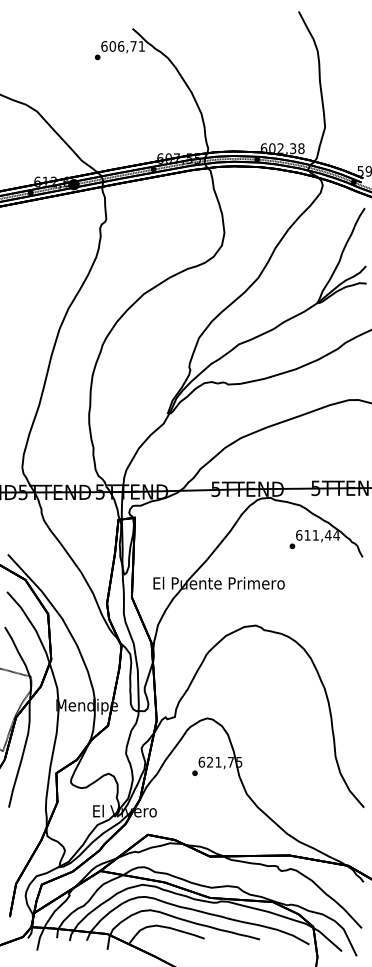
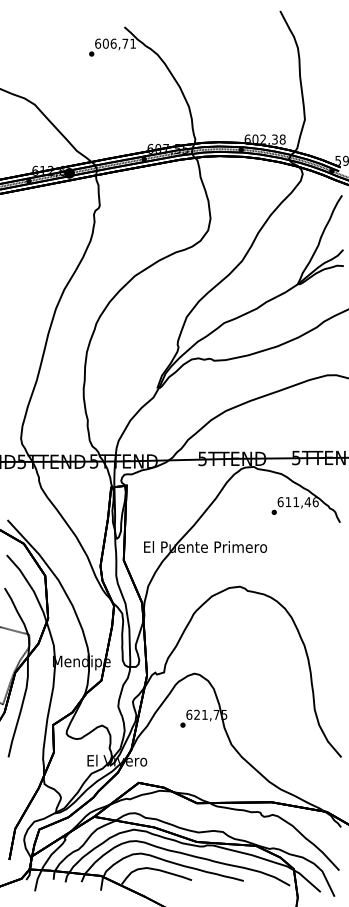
text: (336, 535) -> (315, 502), 611,44 -> 611,46

